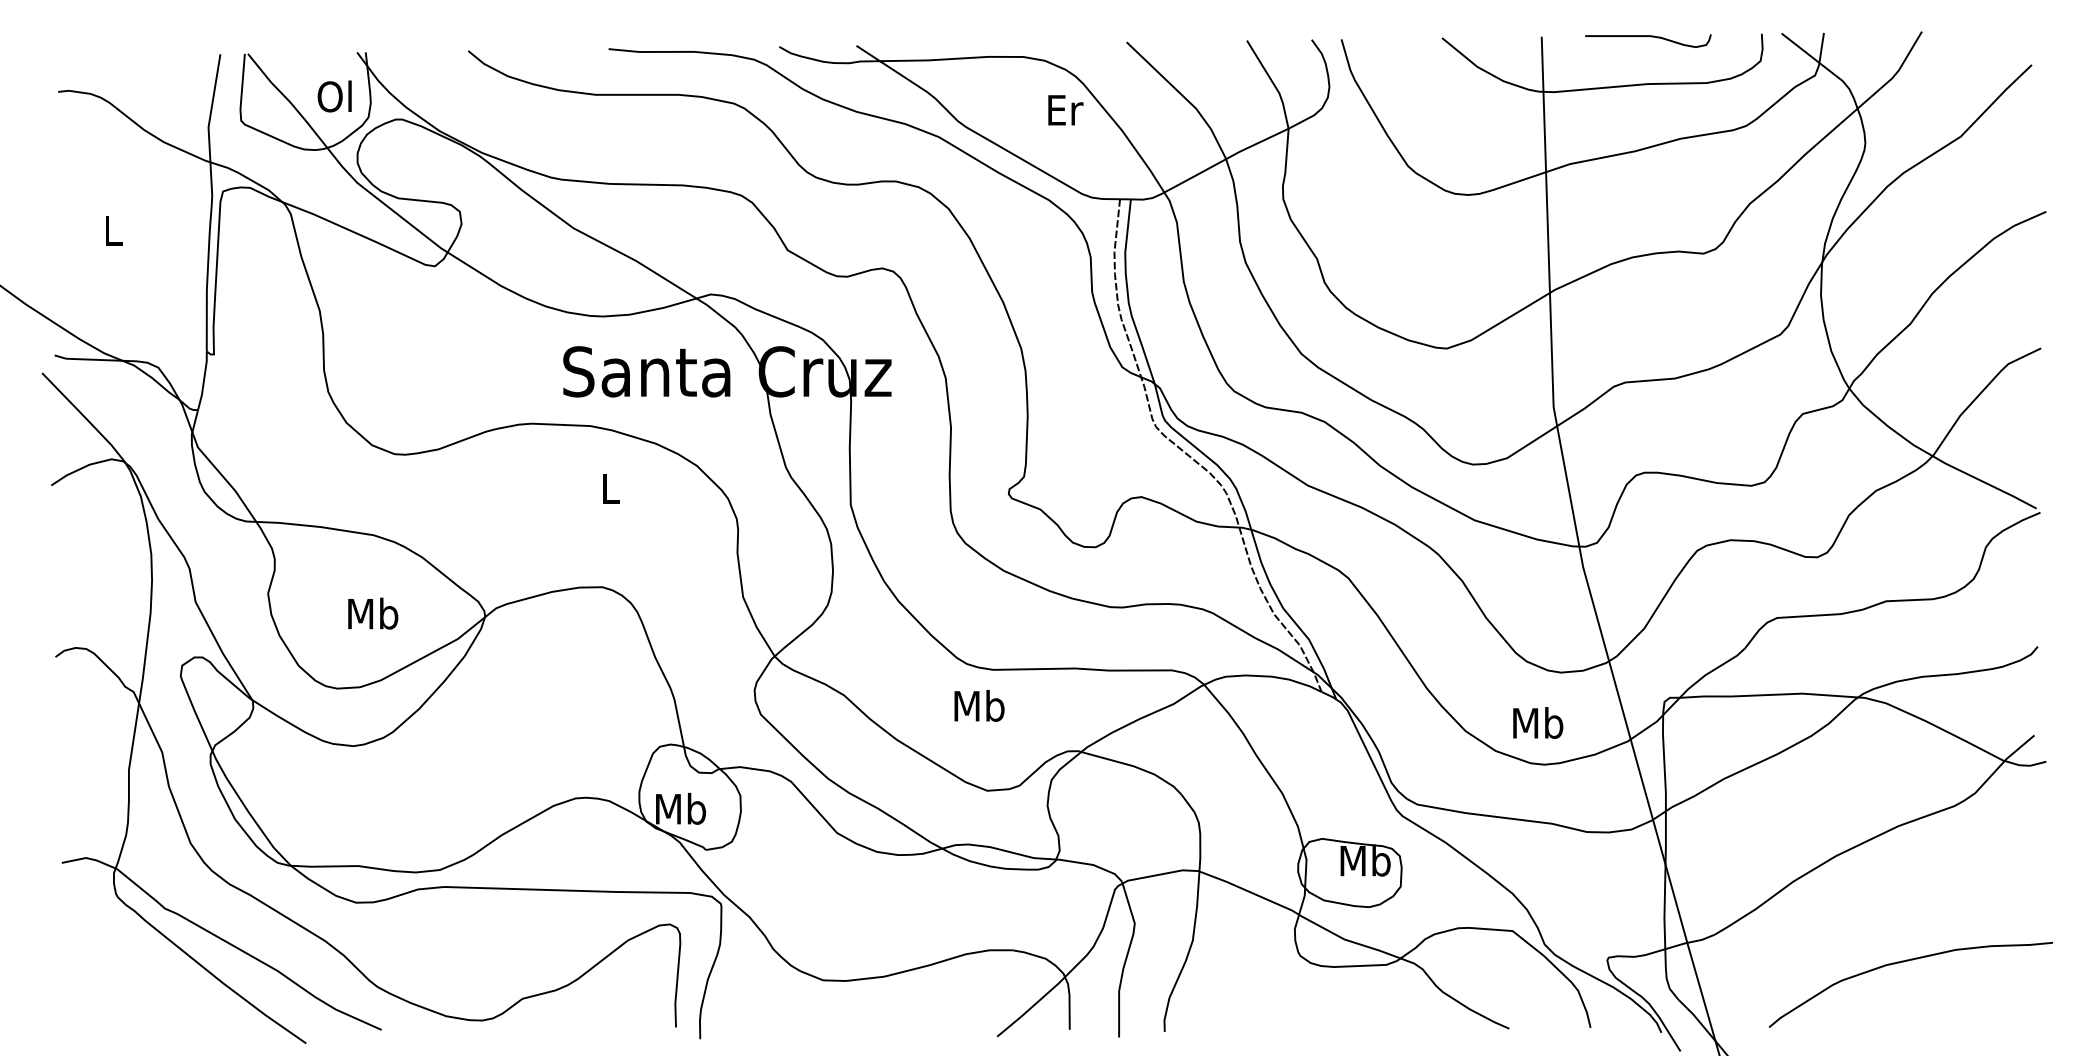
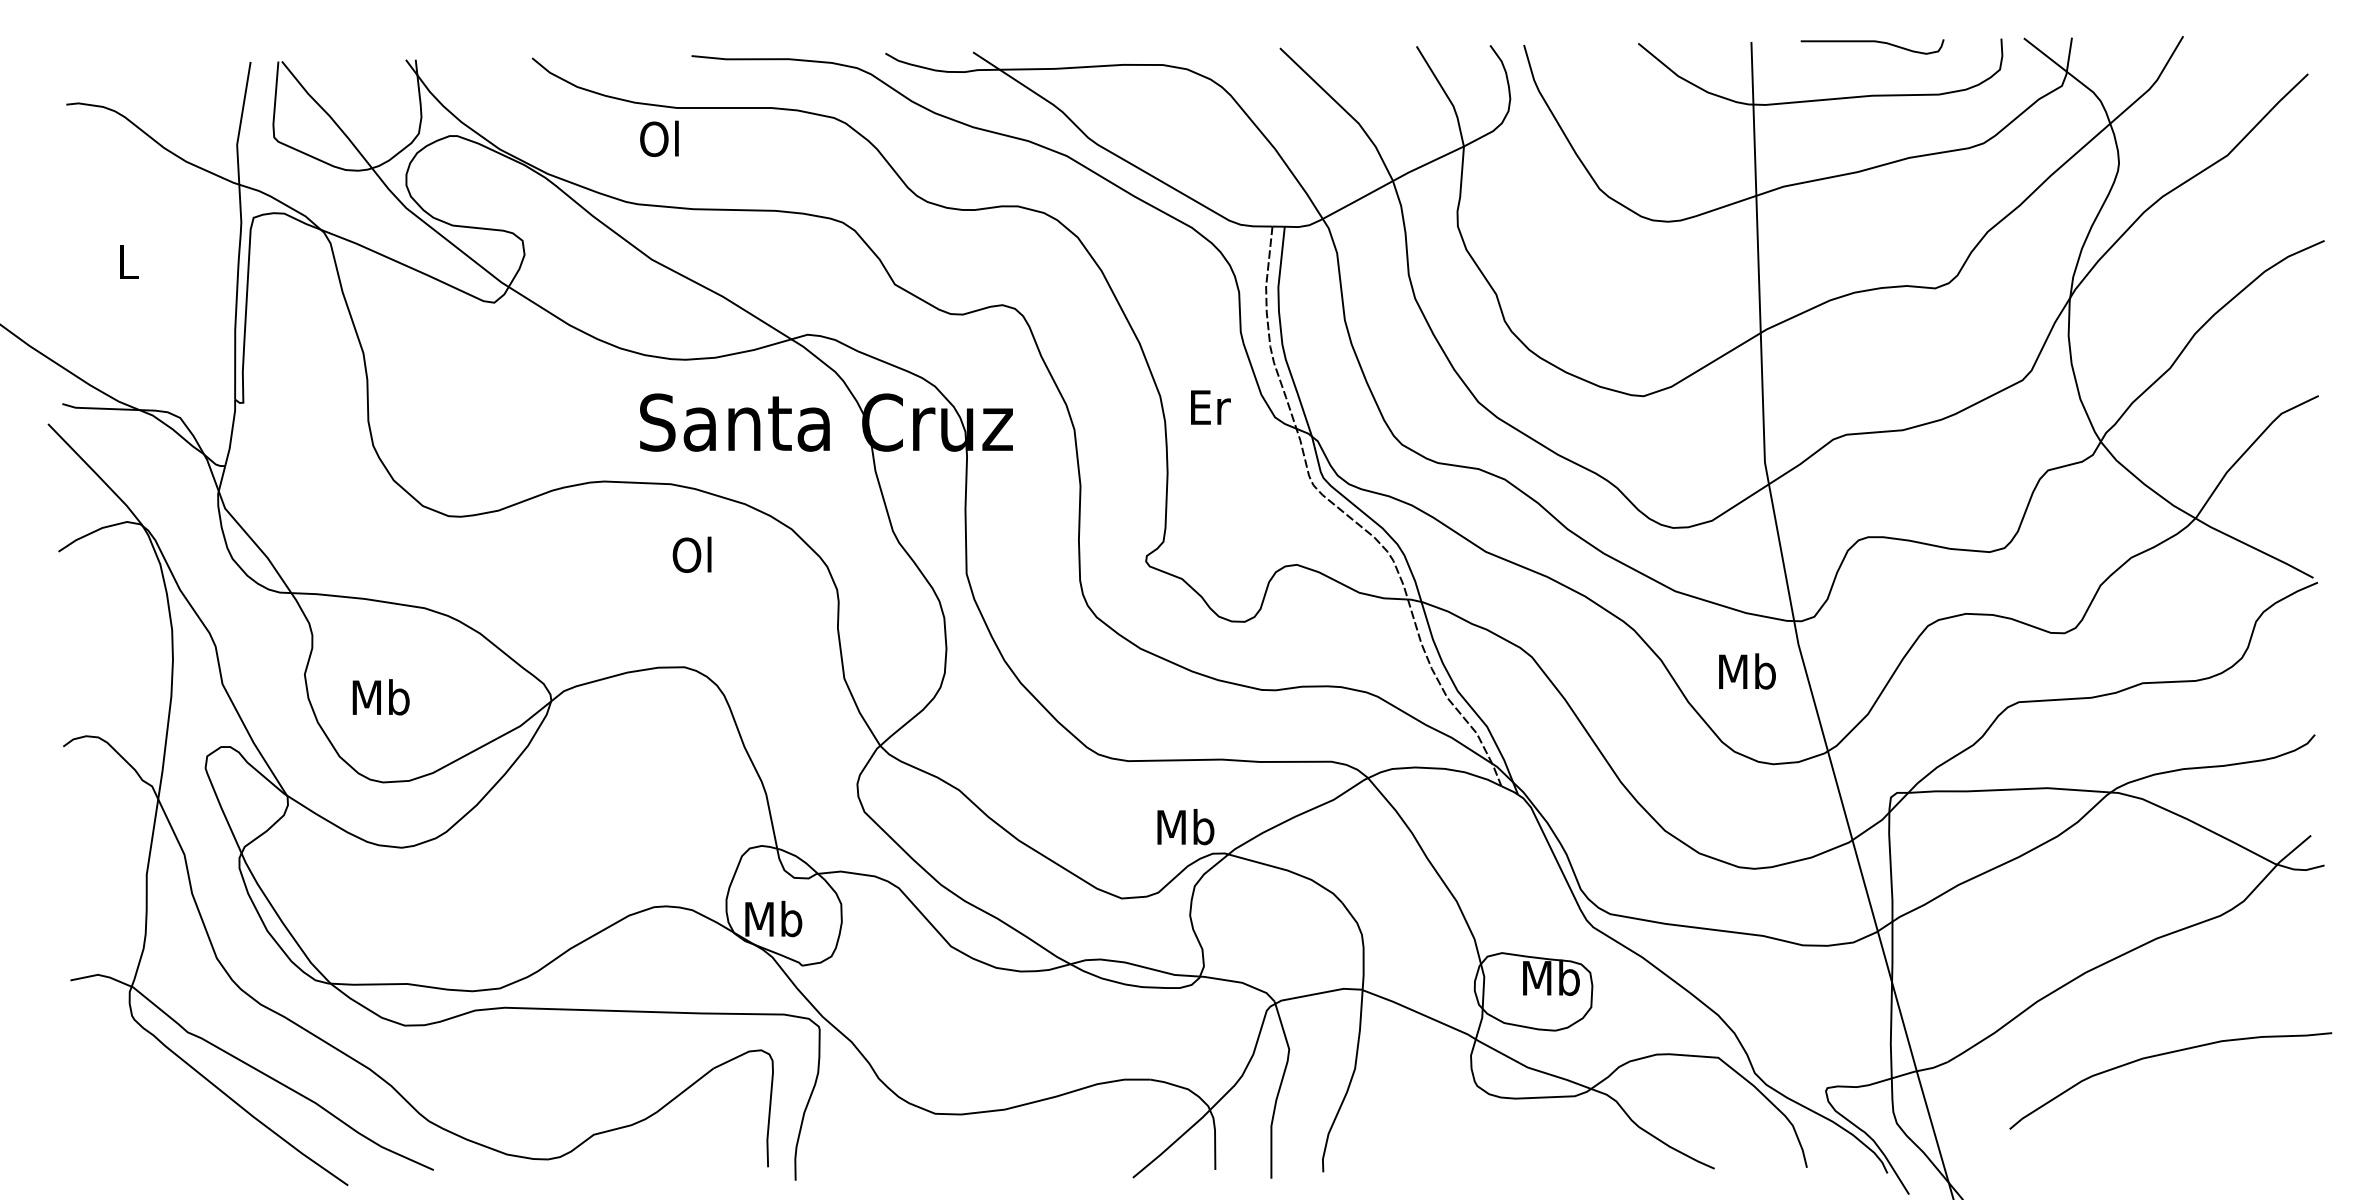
text: (334, 96) -> (659, 138), moved
text: (1065, 110) -> (1210, 407), moved
text: (608, 487) -> (691, 554), L -> Ol
text: (372, 613) -> (380, 697), moved
text: (979, 706) -> (1185, 827), moved
text: (1538, 723) -> (1747, 671), moved
curve: (1903, 962) -> (2162, 1055), moved

